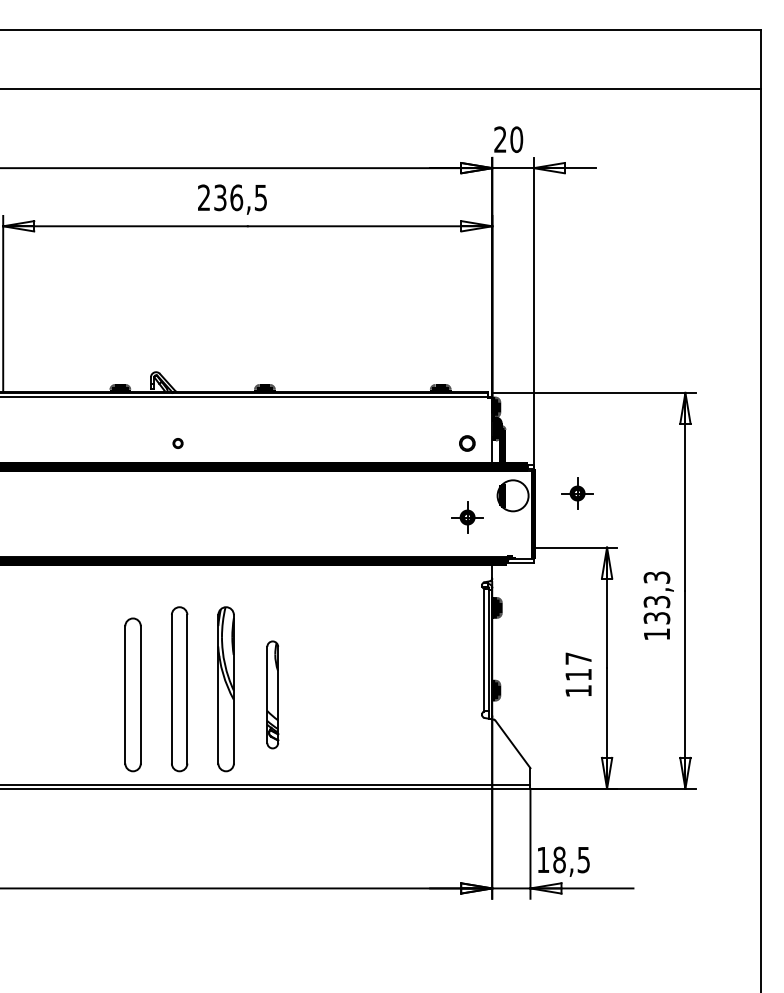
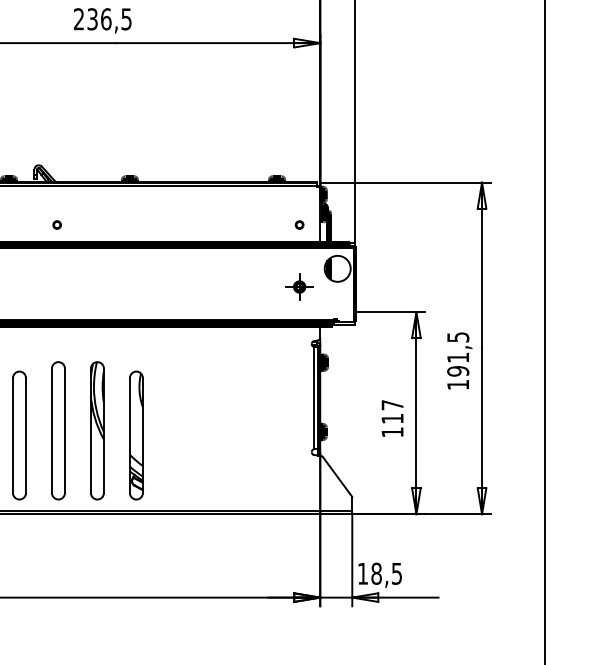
part: (467, 443) -> (299, 225), size x0.62
part: (577, 493) -> (391, 266), removed
text: (656, 597) -> (457, 353), 133,3 -> 191,5
part: (272, 694) -> (136, 435), size x1.43

